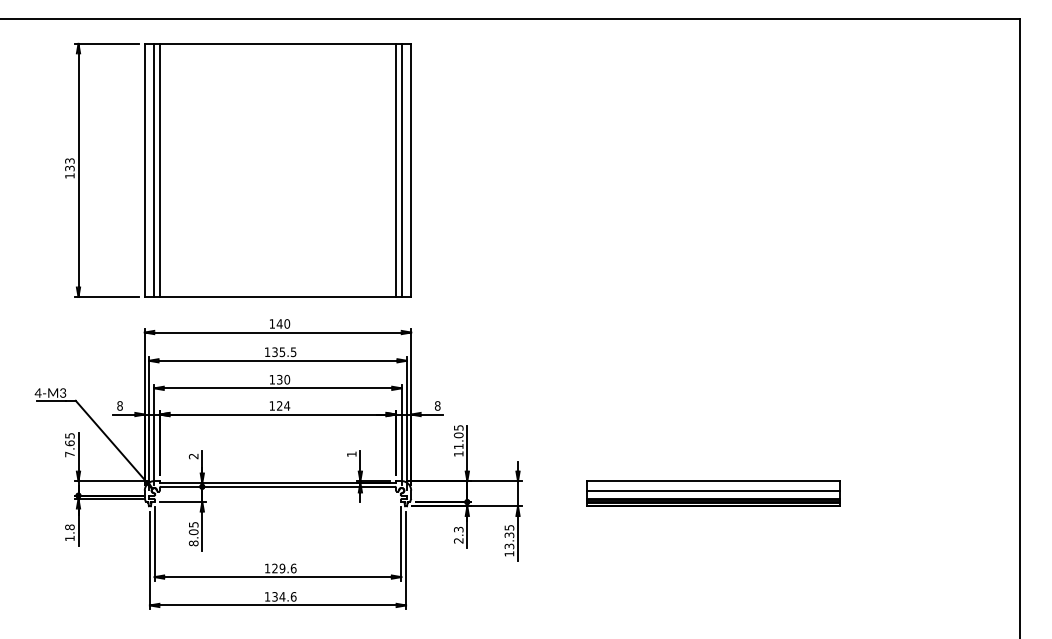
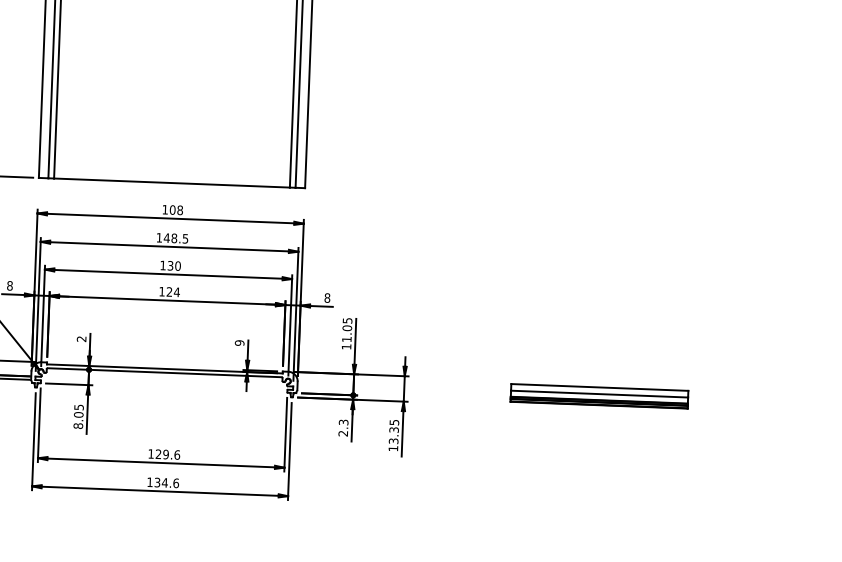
text: (283, 323) -> (176, 209), 140 -> 108
text: (278, 352) -> (170, 238), 135.5 -> 148.5
text: (351, 454) -> (239, 343), 1 -> 9
part: (713, 493) -> (599, 396), size x0.7

